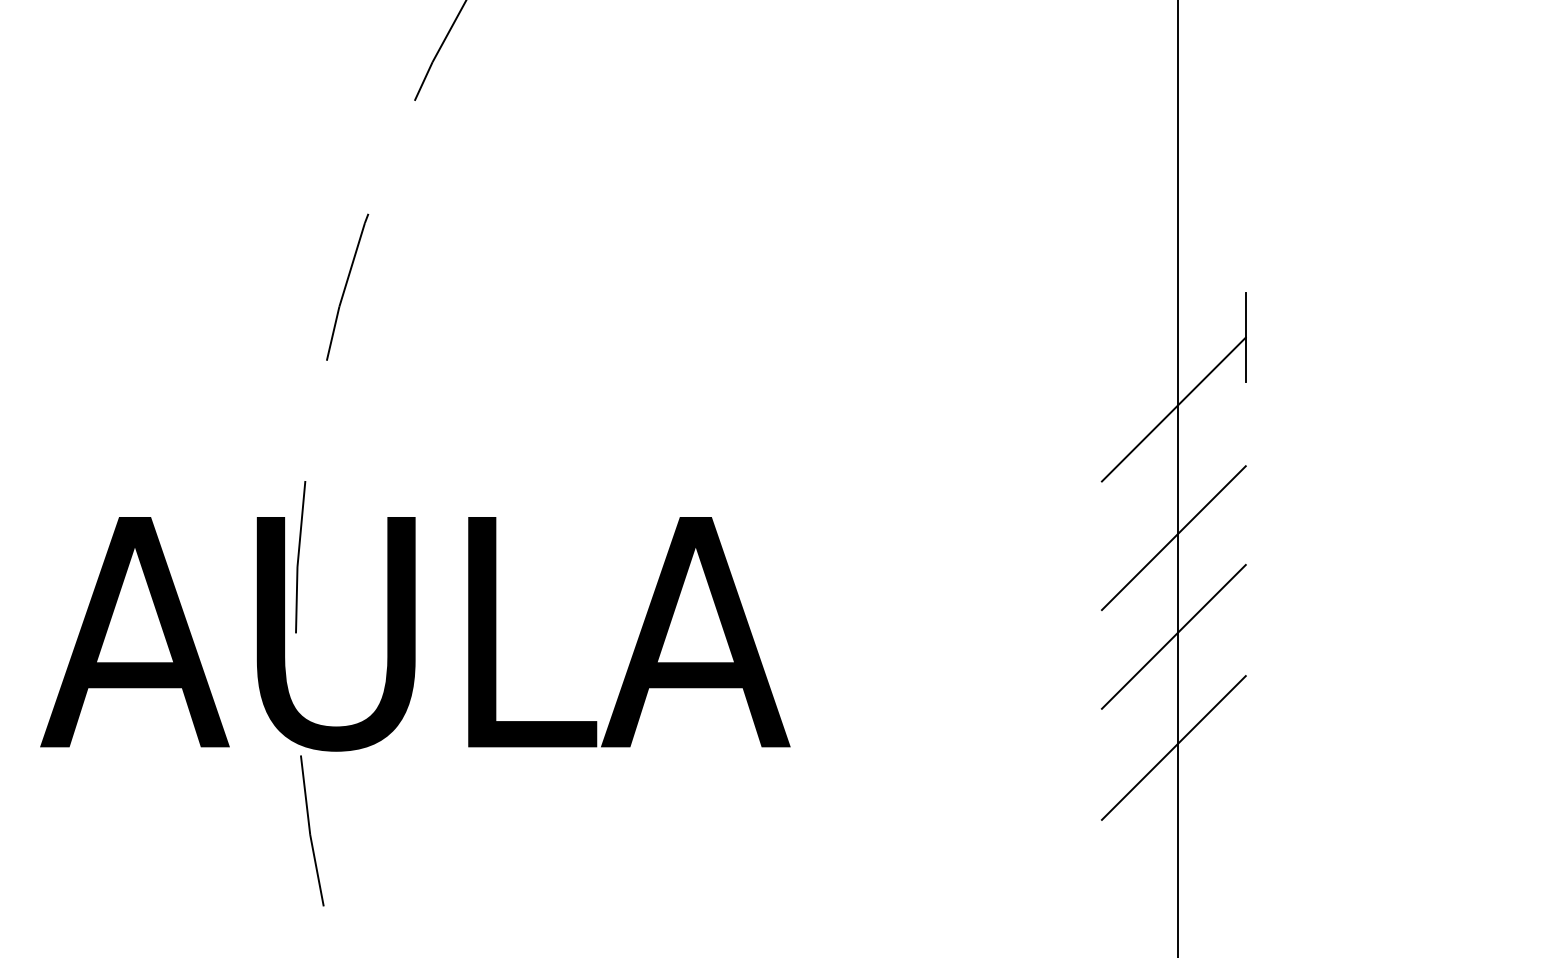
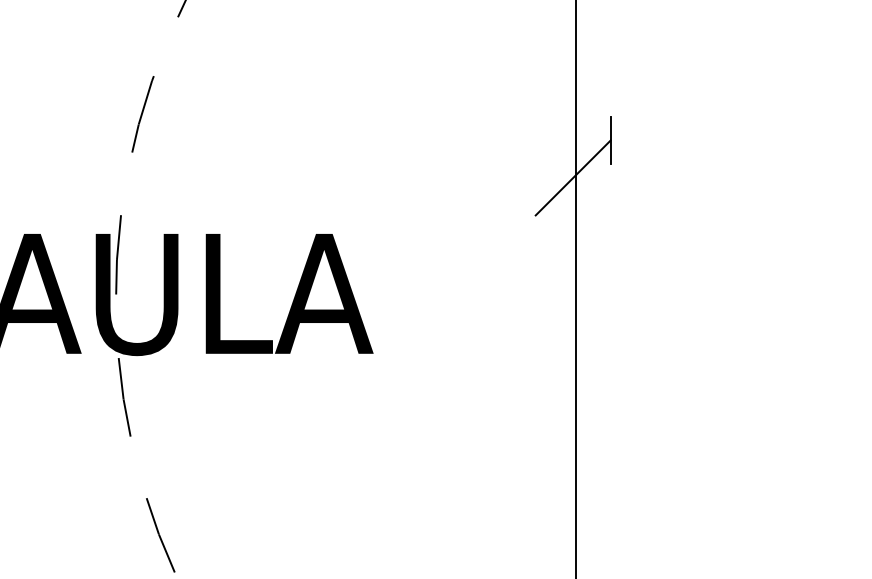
line: (1172, 537) -> (572, 244), removed
line: (1172, 635) -> (572, 295), removed
line: (1172, 746) -> (572, 353), removed

